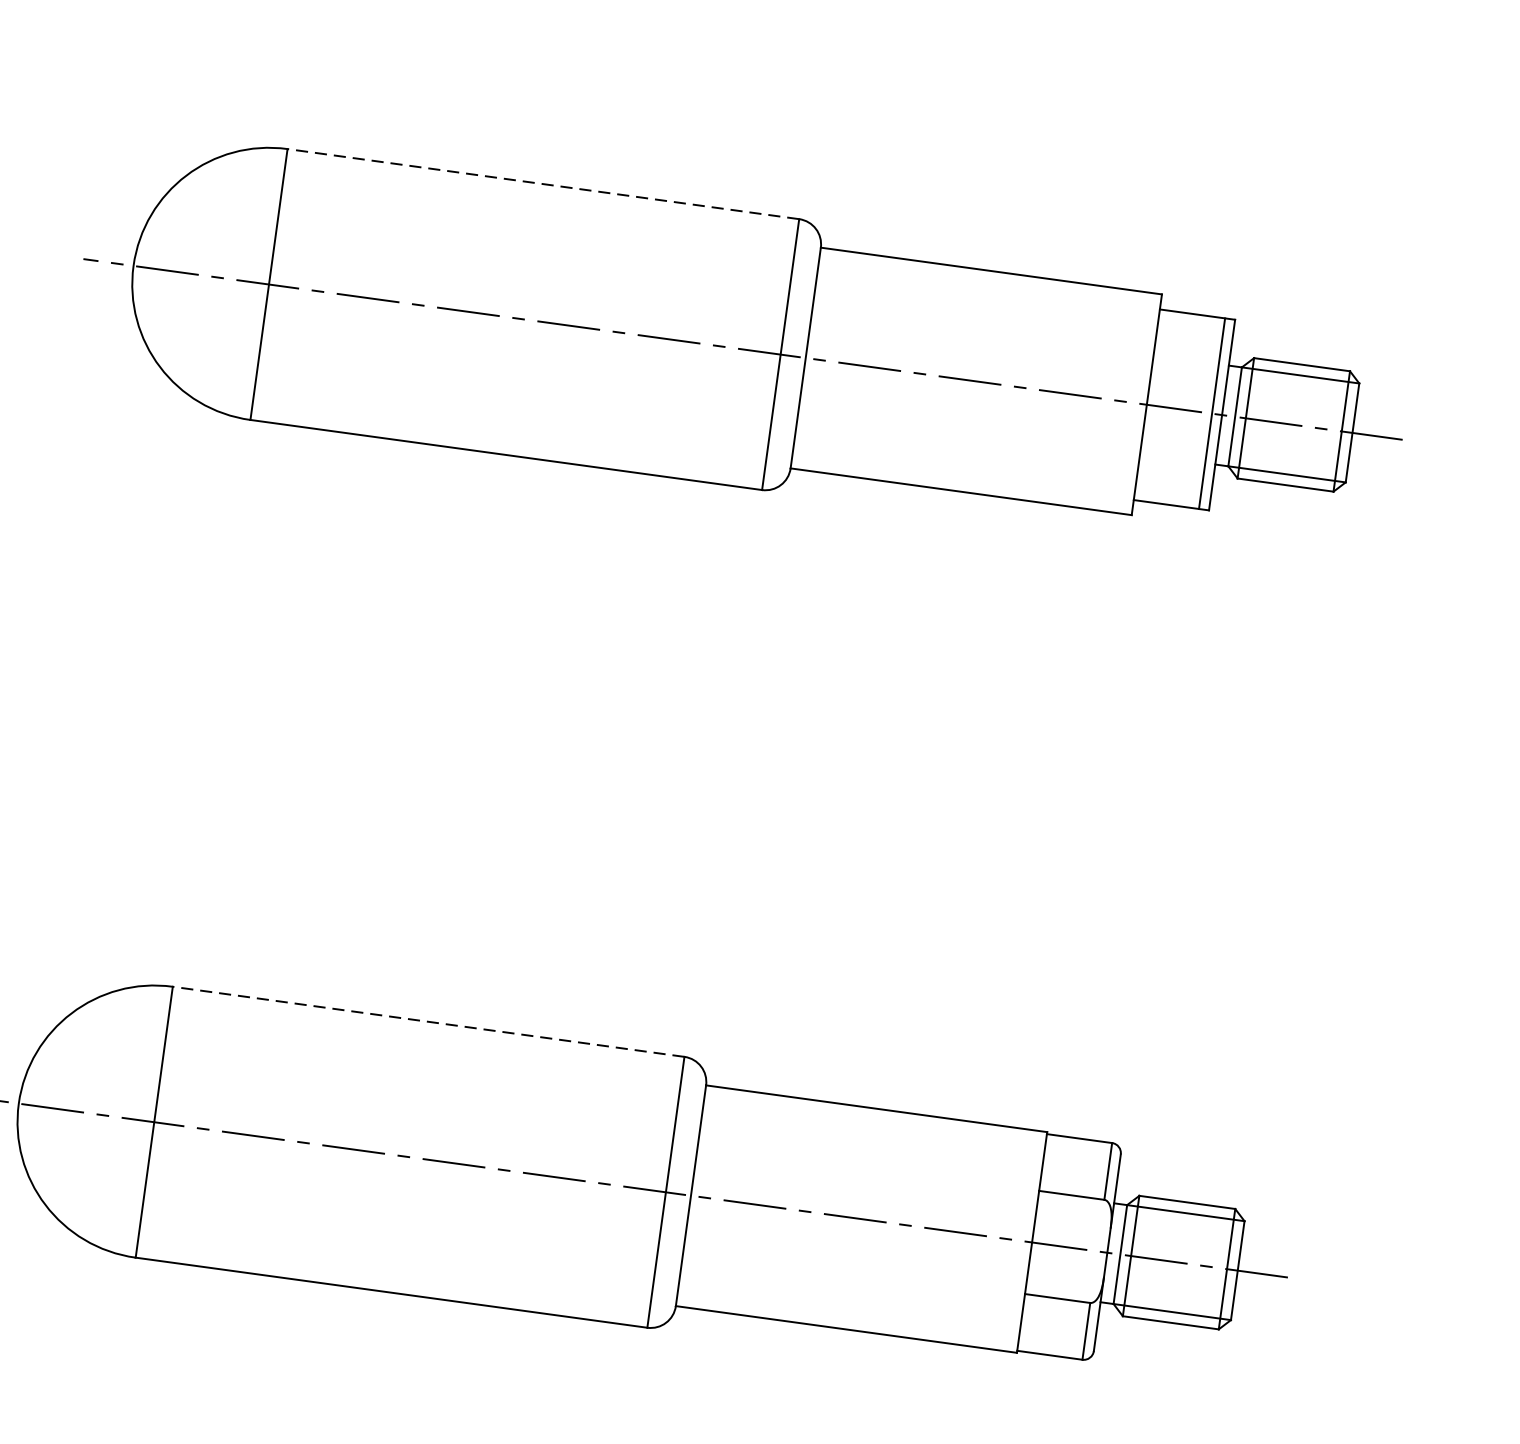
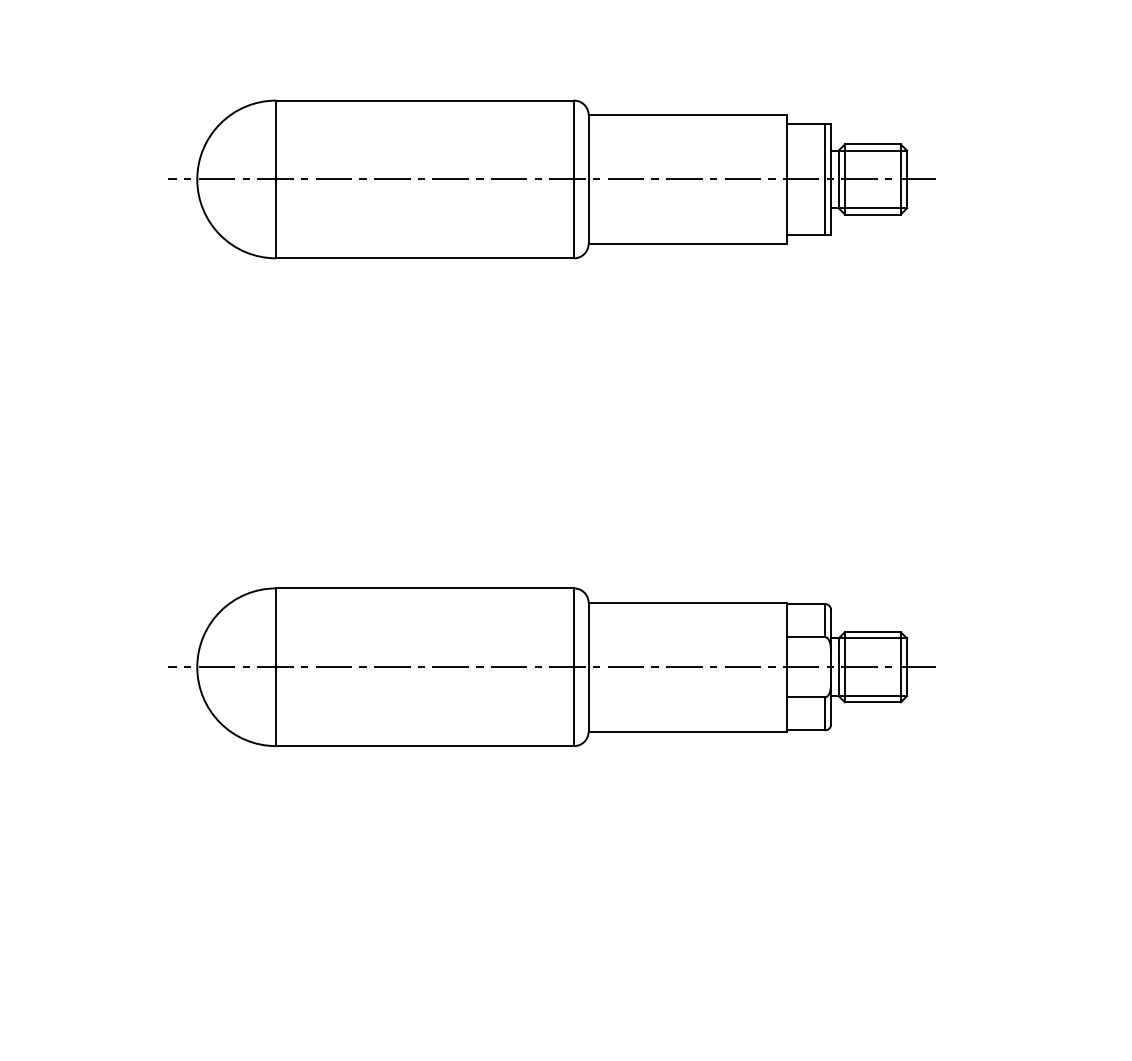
line: (544, 184) -> (425, 100), dashed -> solid
line: (429, 1022) -> (425, 588), dashed -> solid

